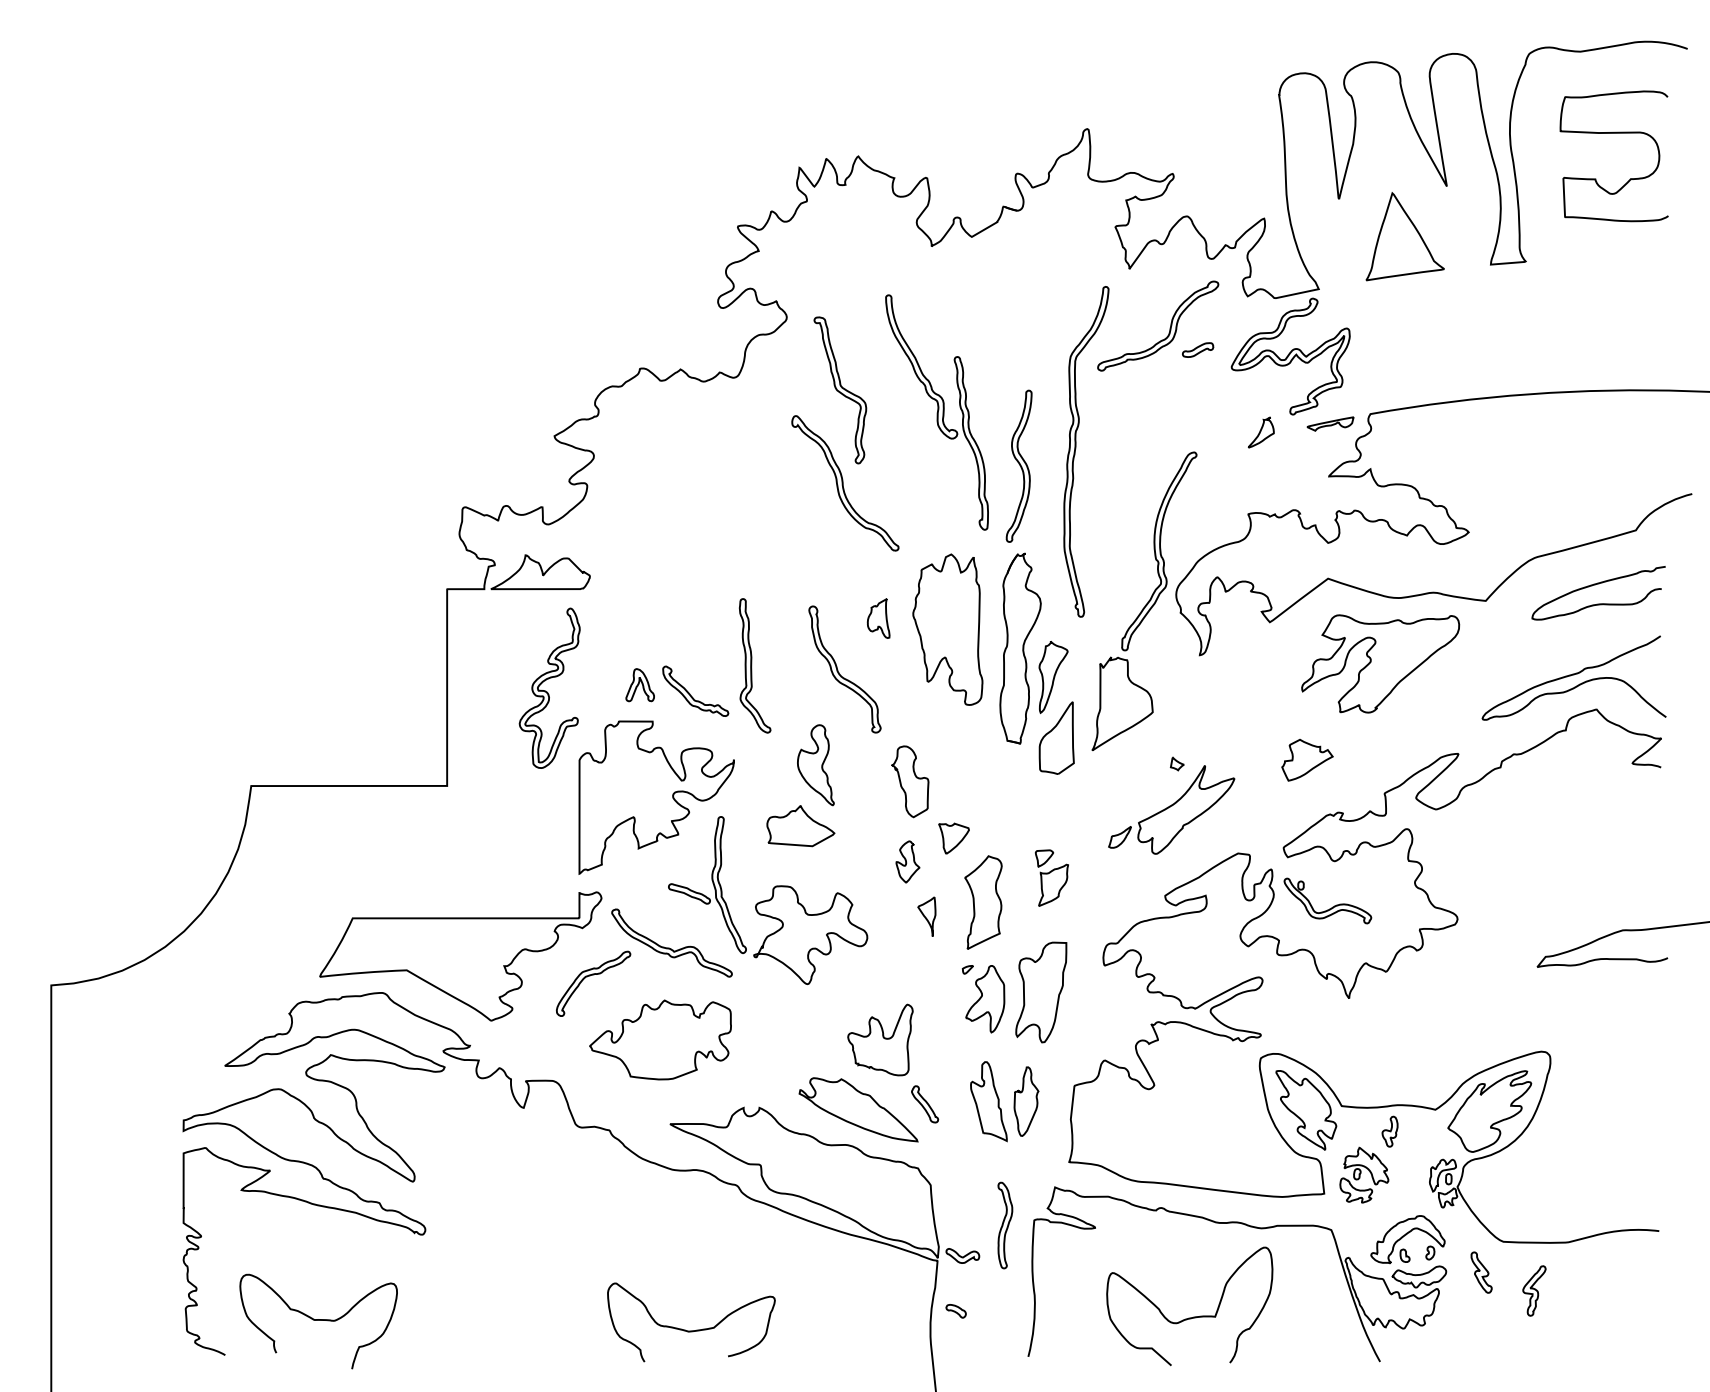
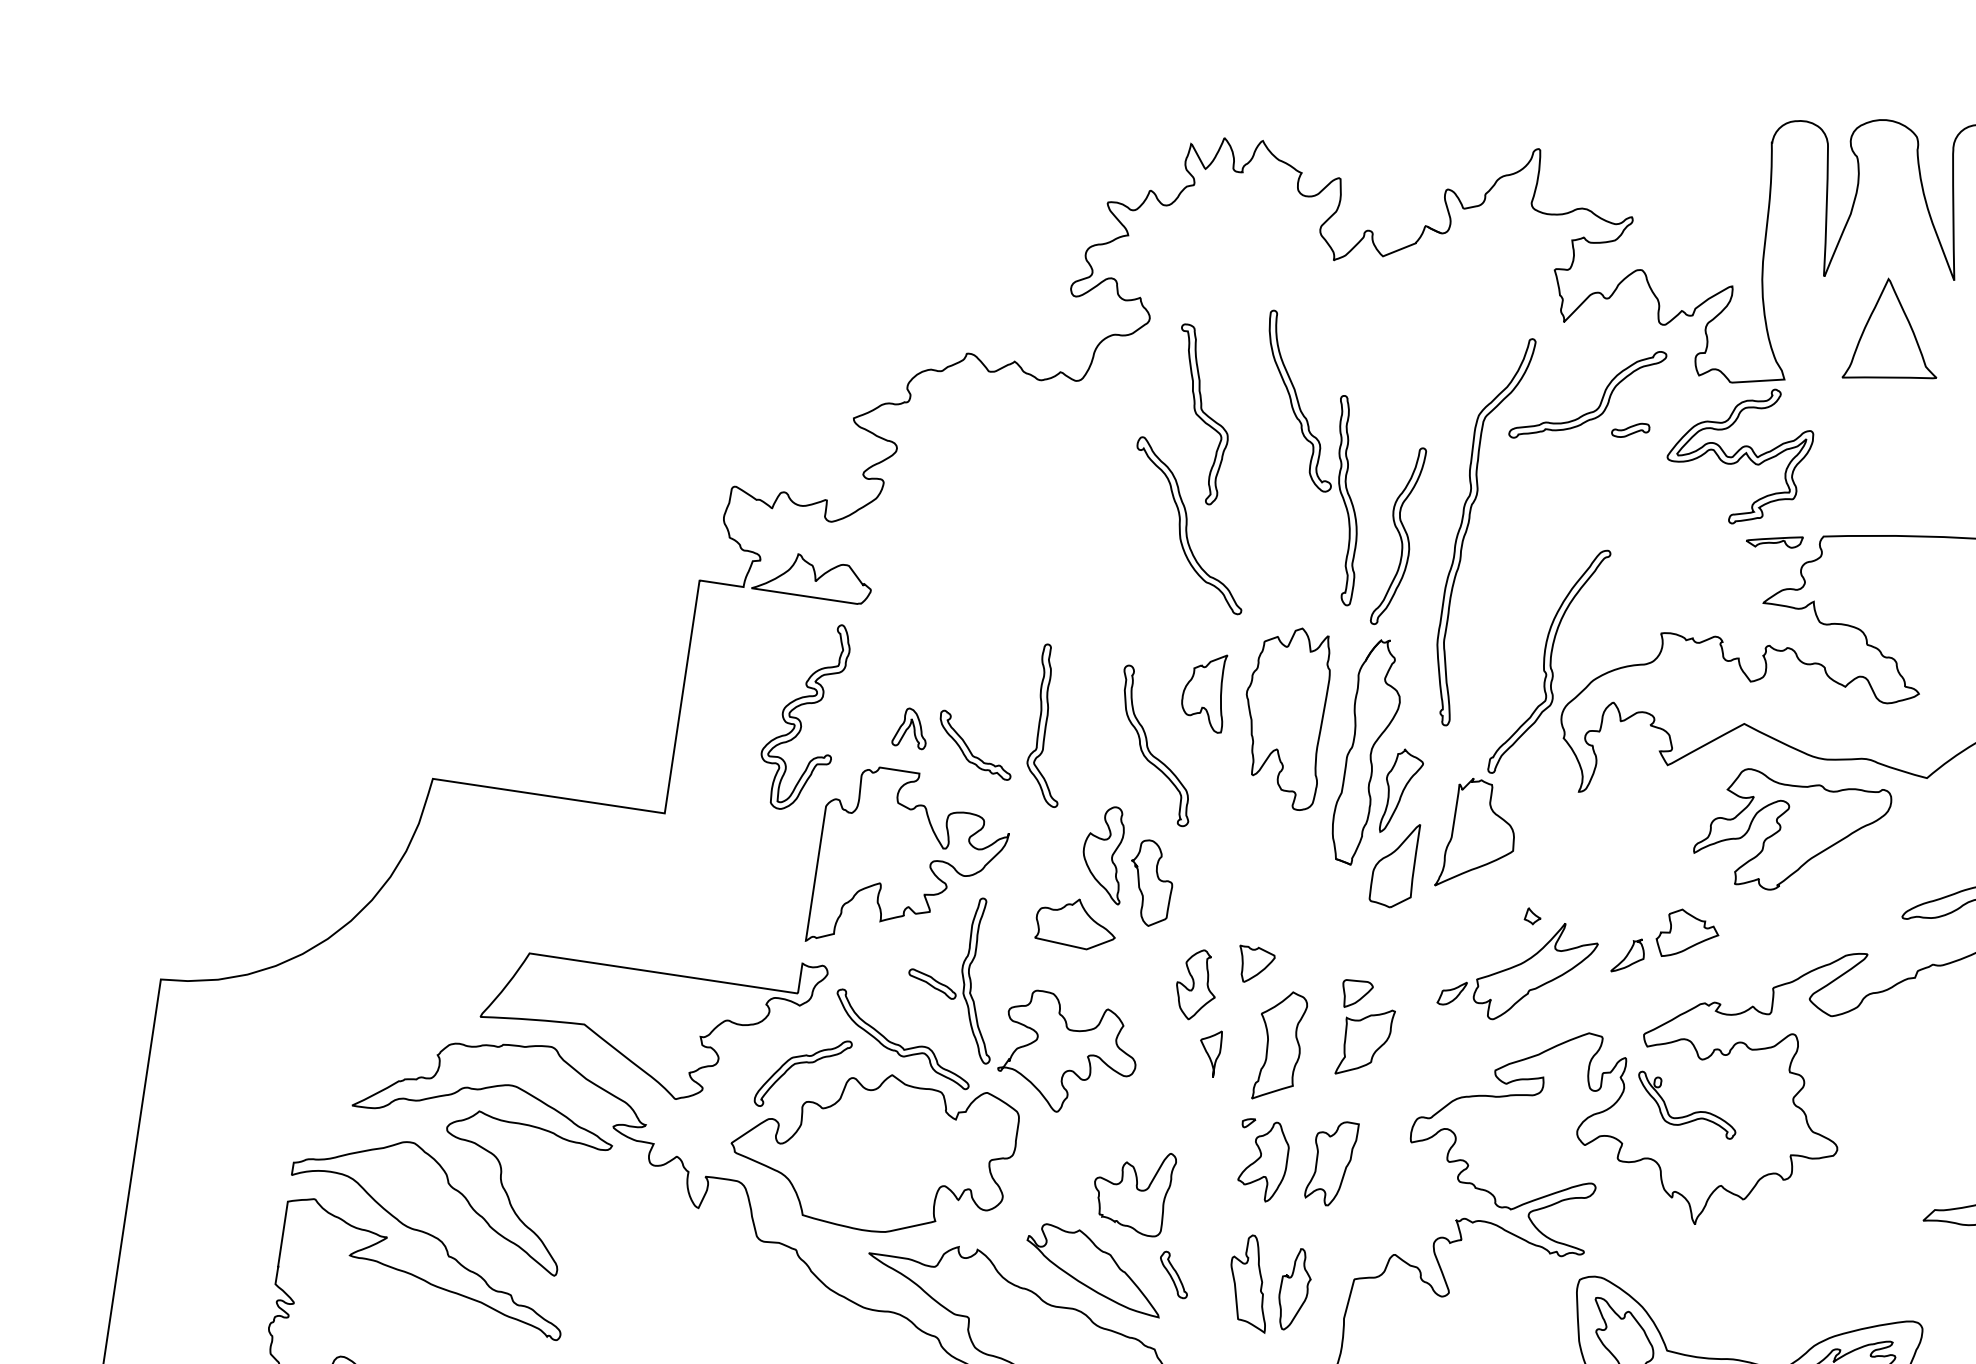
part: (1260, 432) -> (1627, 955), moved
part: (878, 618) -> (1205, 691), size x1.67
part: (910, 781) -> (1150, 883), moved
part: (907, 861) -> (1196, 984), size x1.43
part: (1051, 877) -> (1363, 1028), size x1.43
part: (1040, 992) -> (1330, 1162), size x0.71
part: (660, 1039) -> (872, 1151), size x1.67

